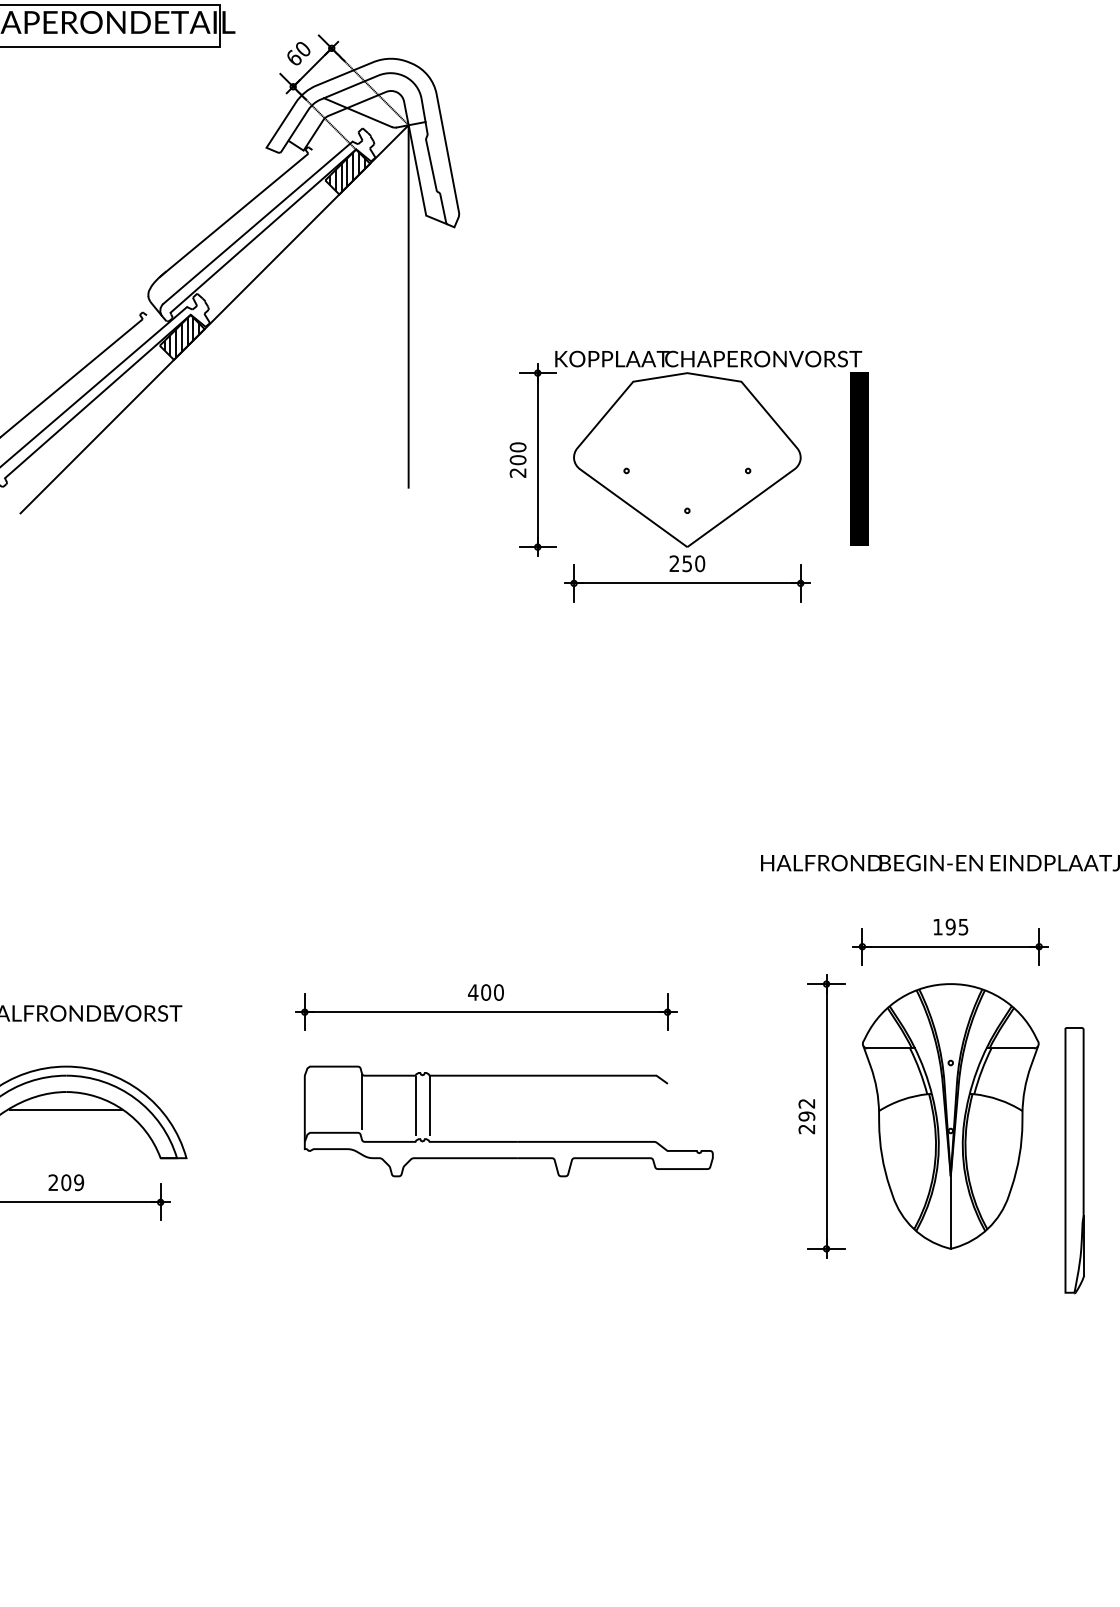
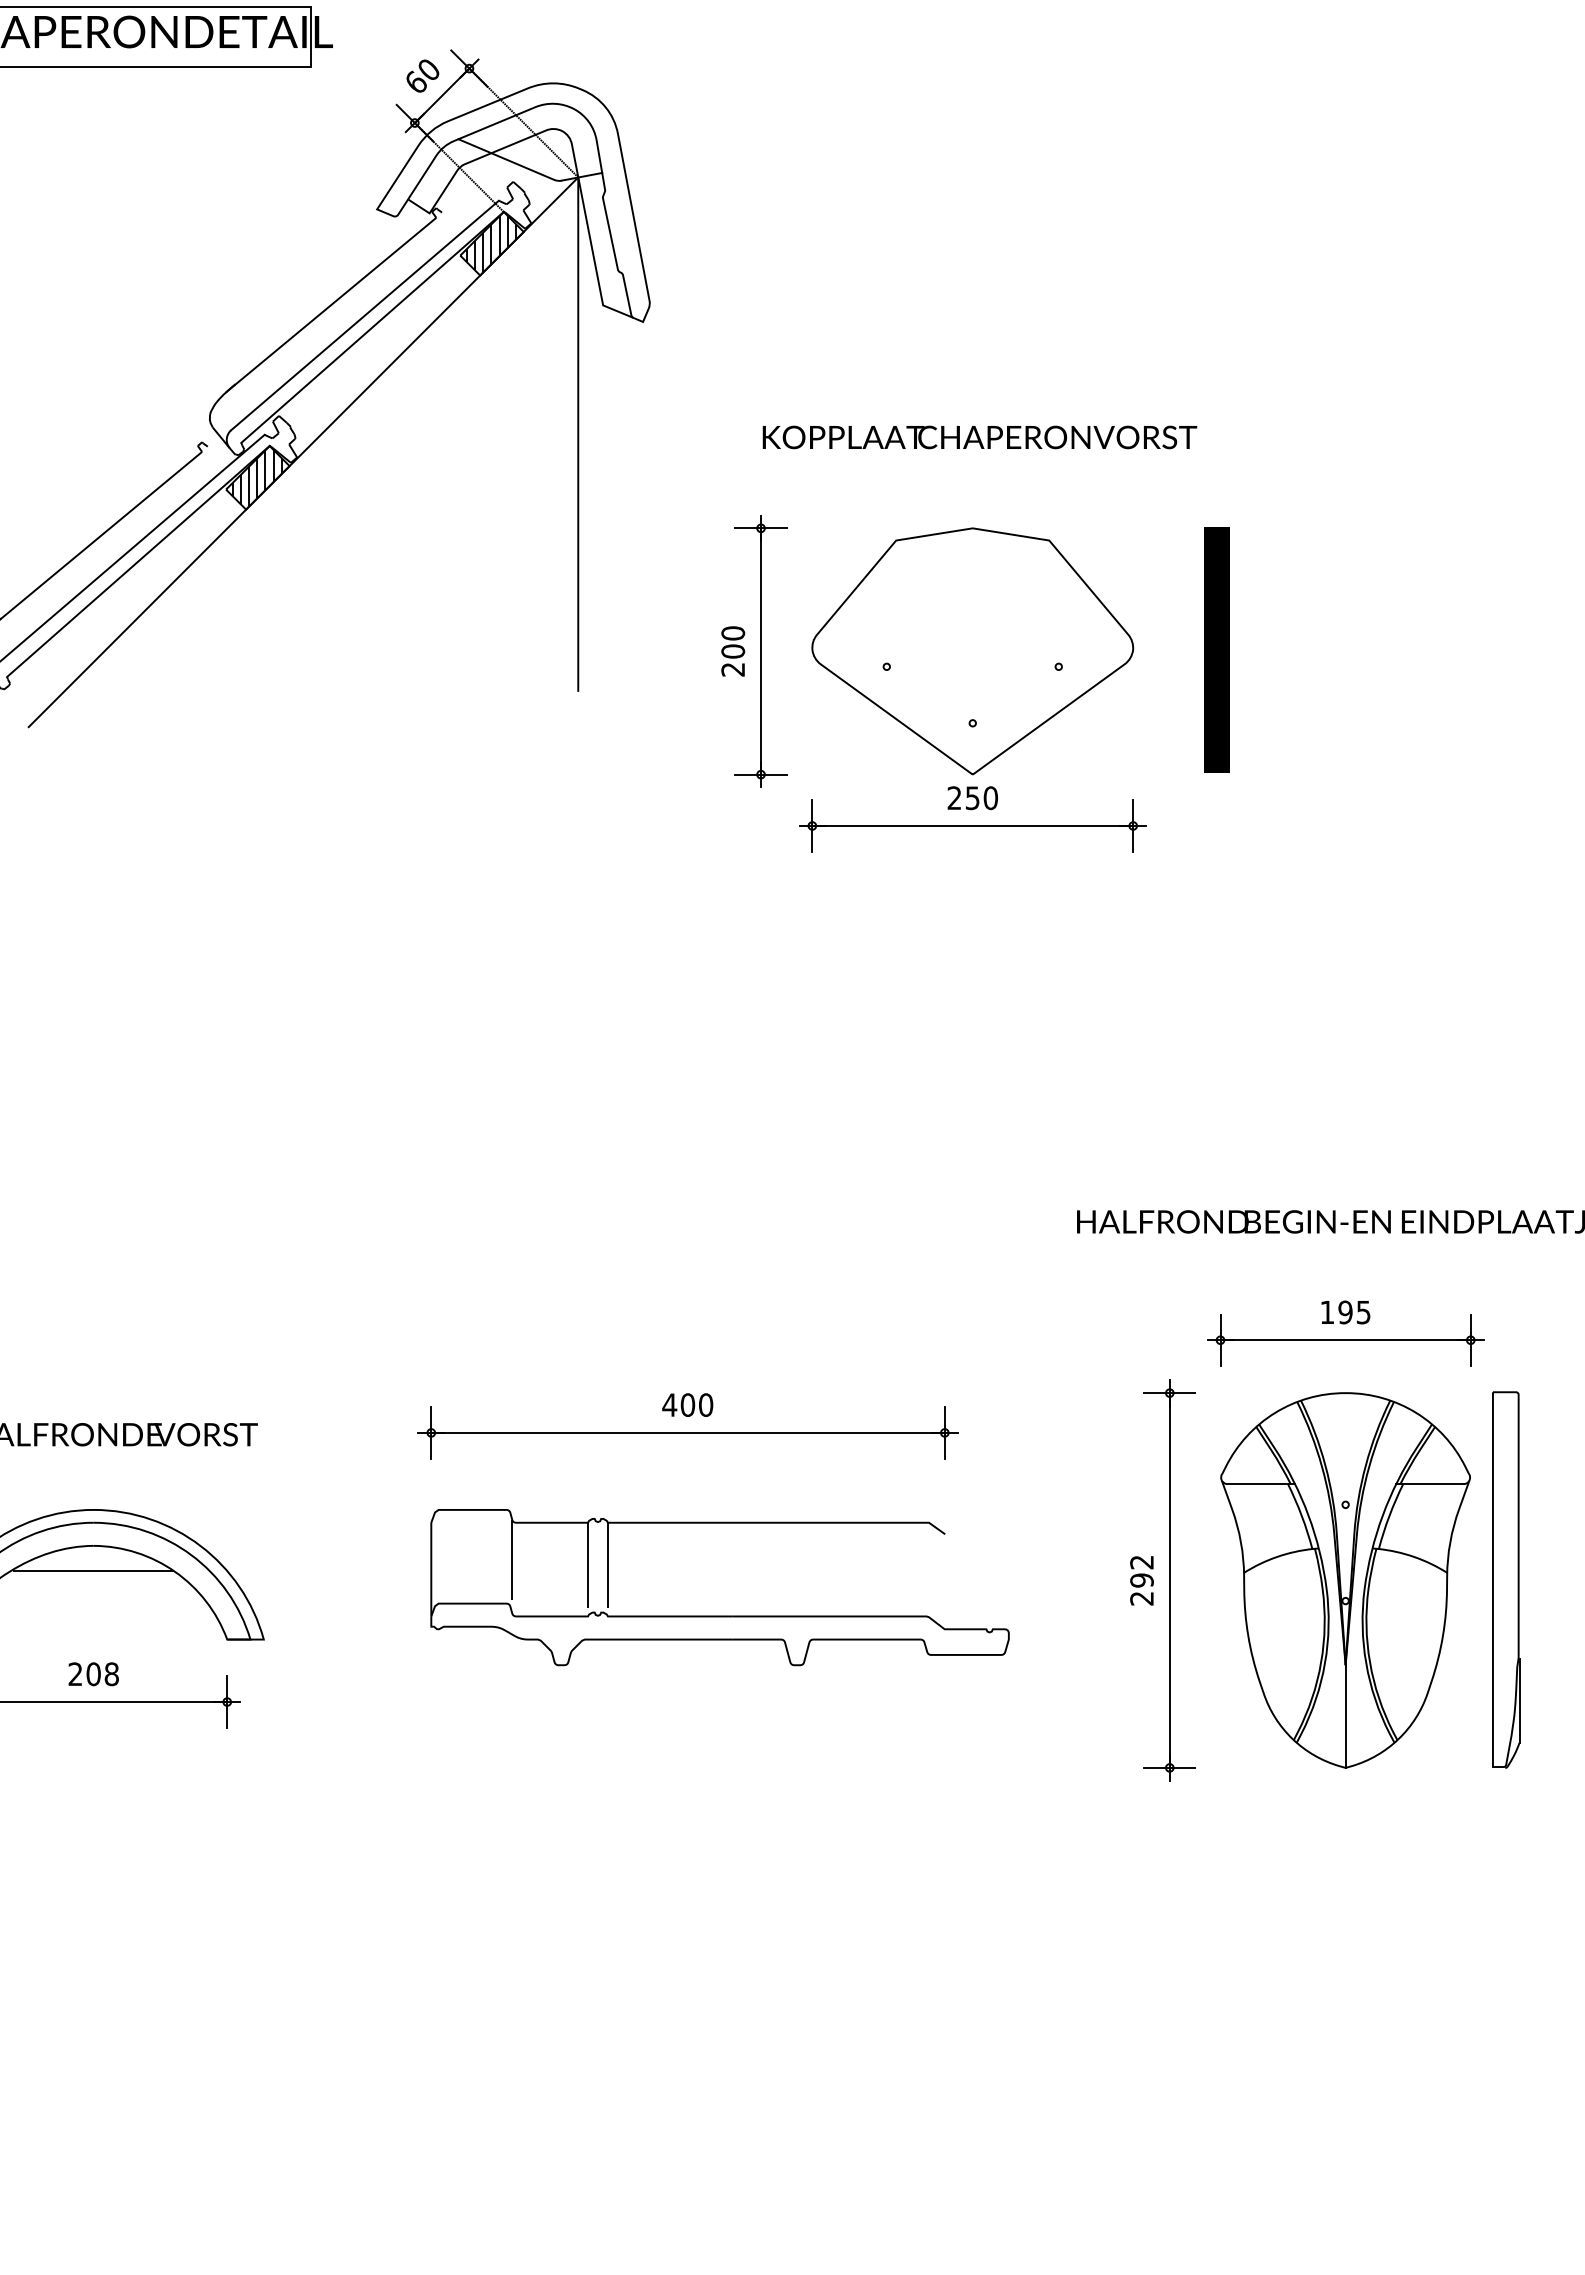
text: (708, 359) -> (979, 437), moved
part: (1075, 1160) -> (1506, 1579), moved
text: (78, 1182) -> (111, 1674), 209 -> 208

